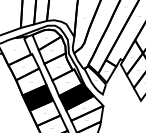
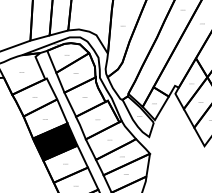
hatch: (76, 96) -> (111, 139), removed

